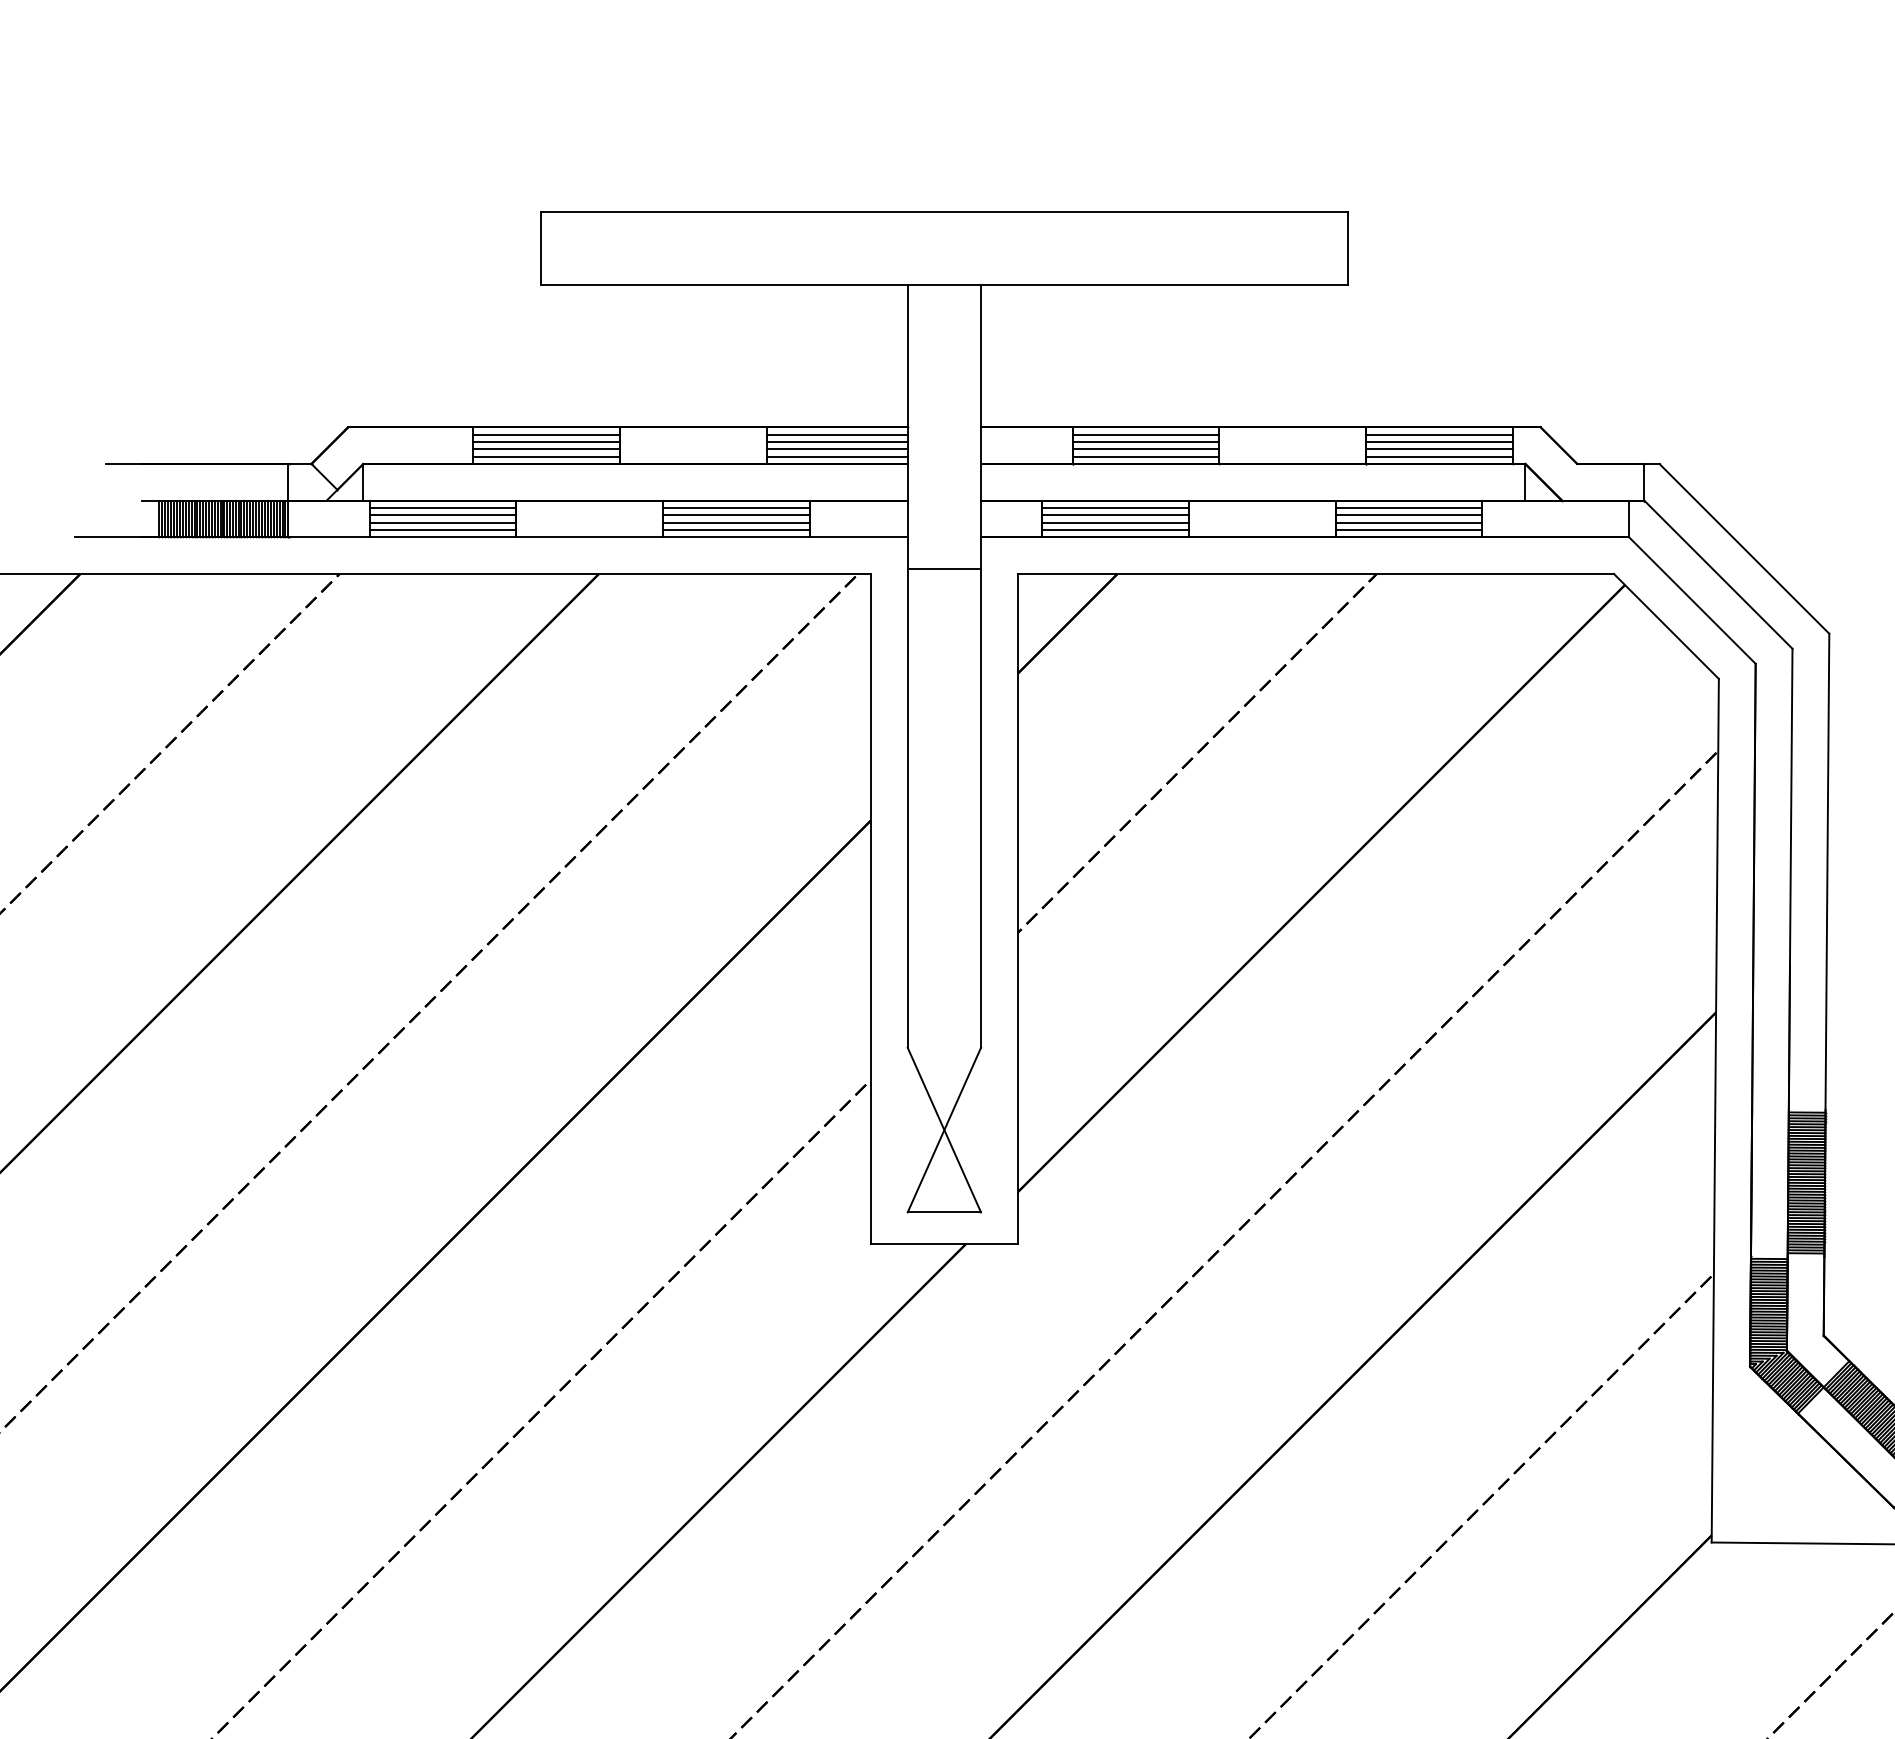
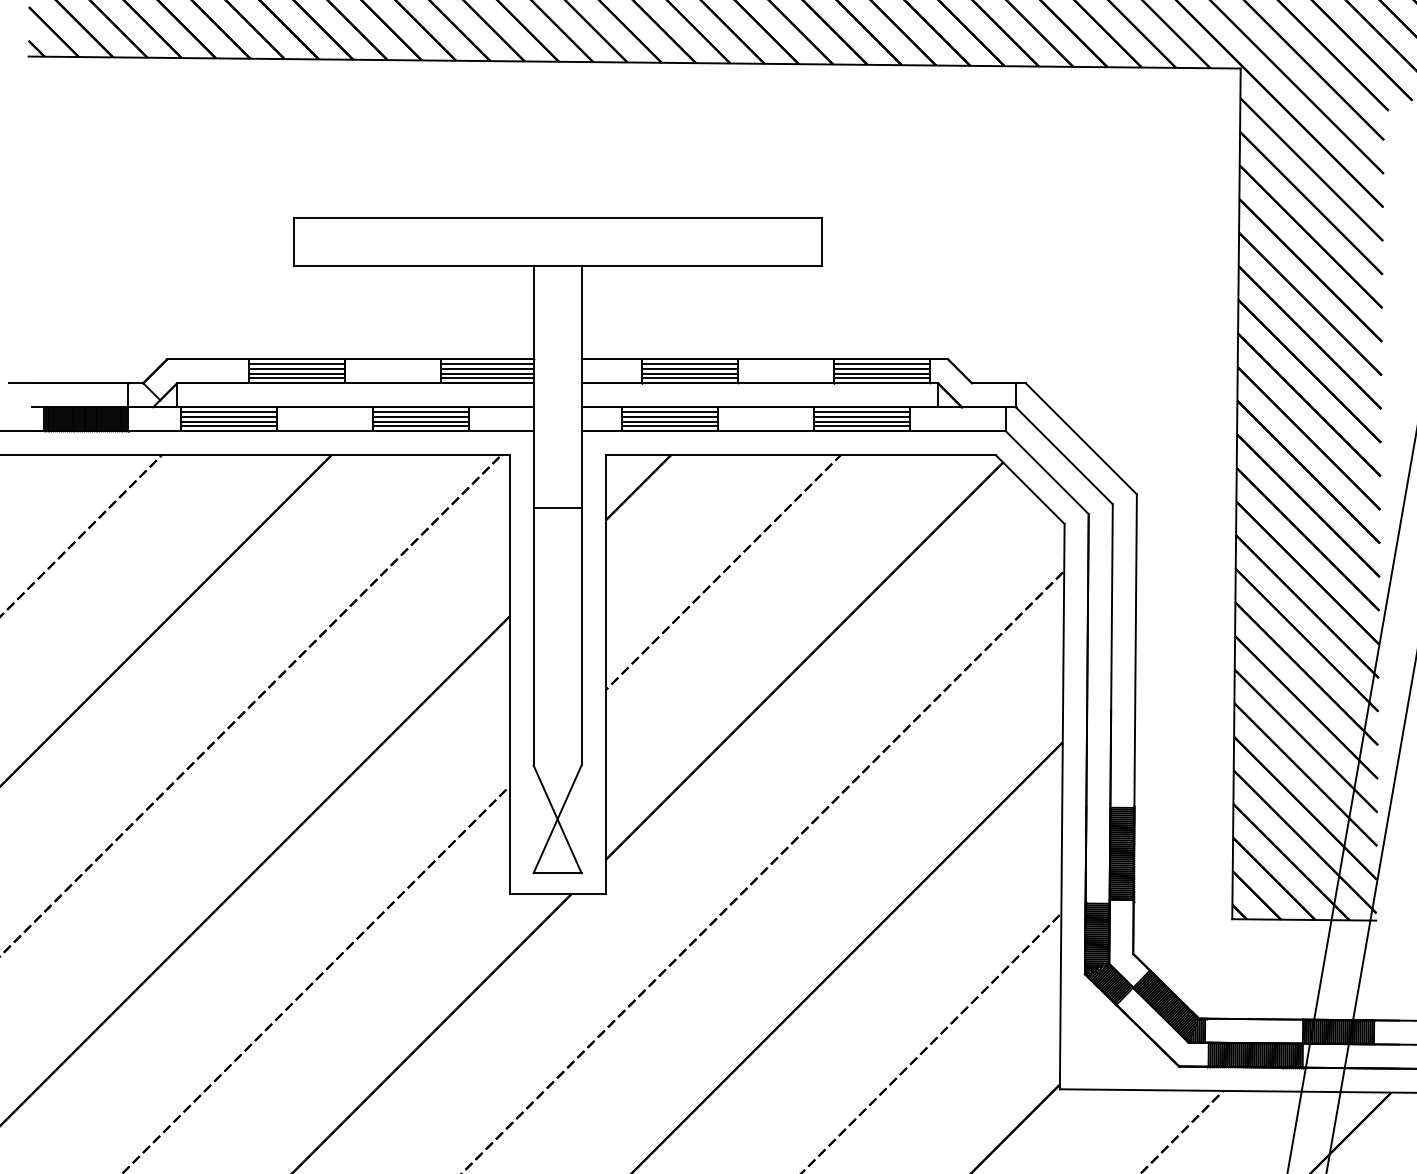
line: (944, 568) -> (557, 507), moved

